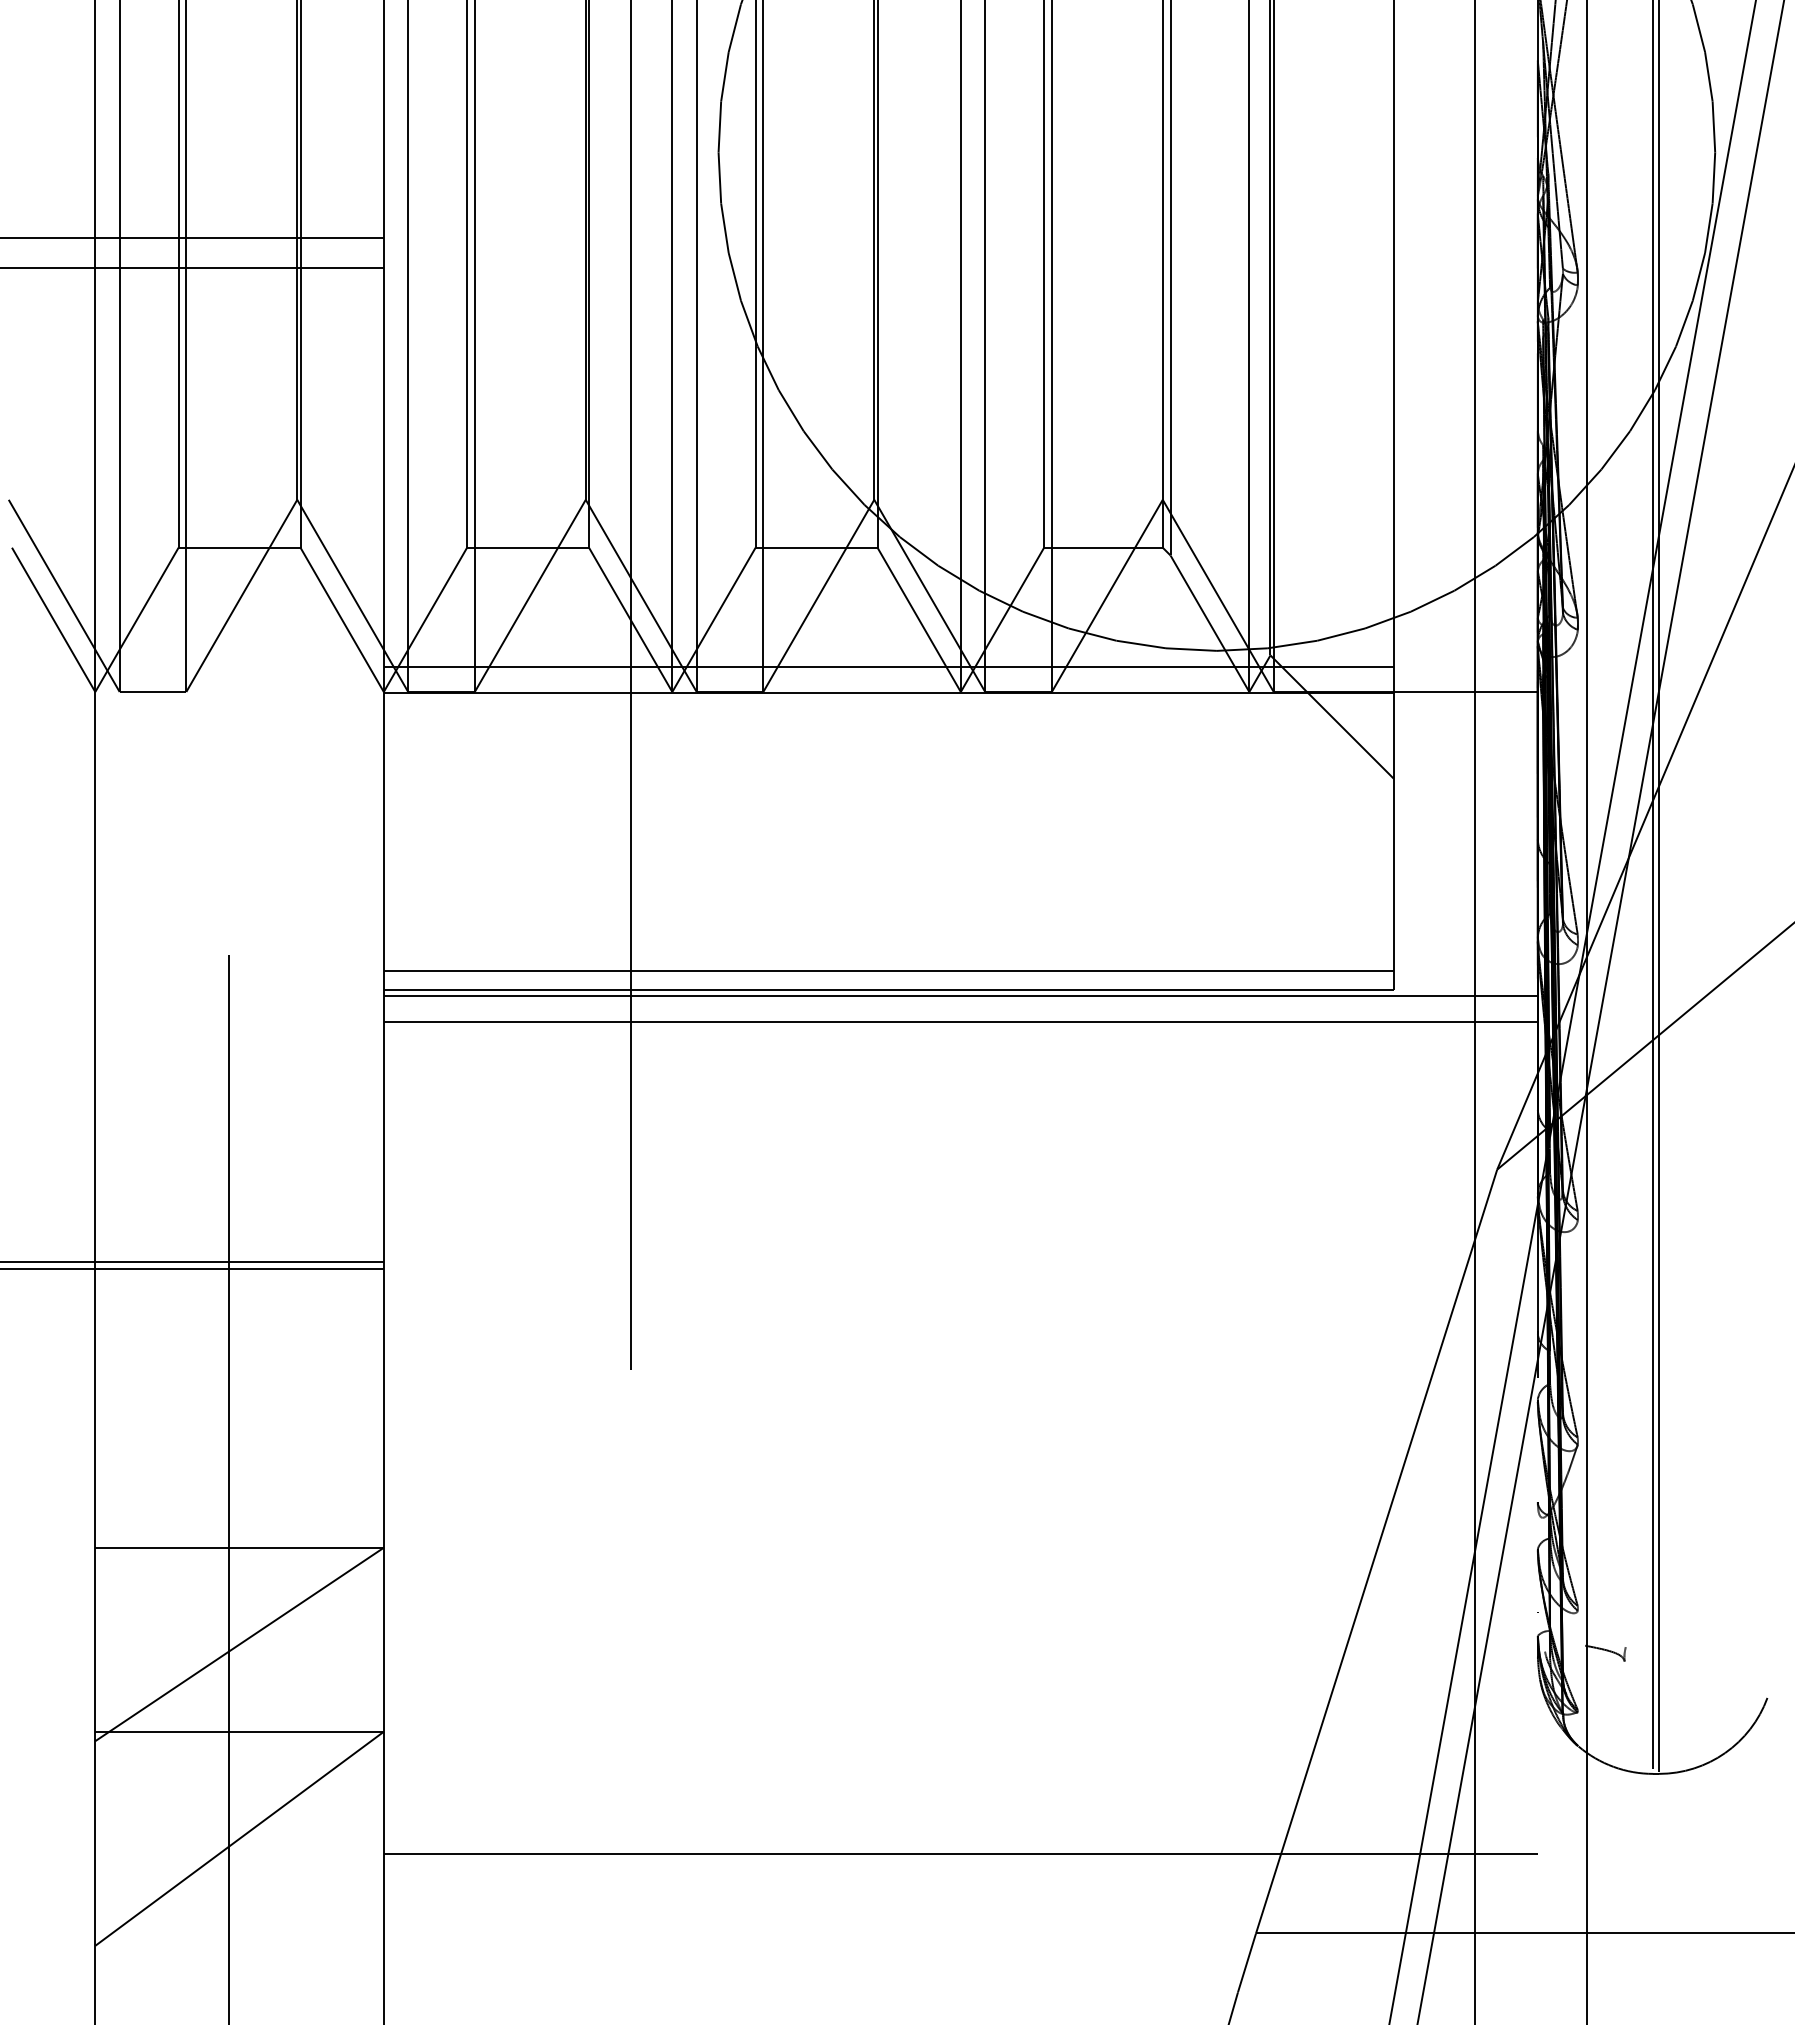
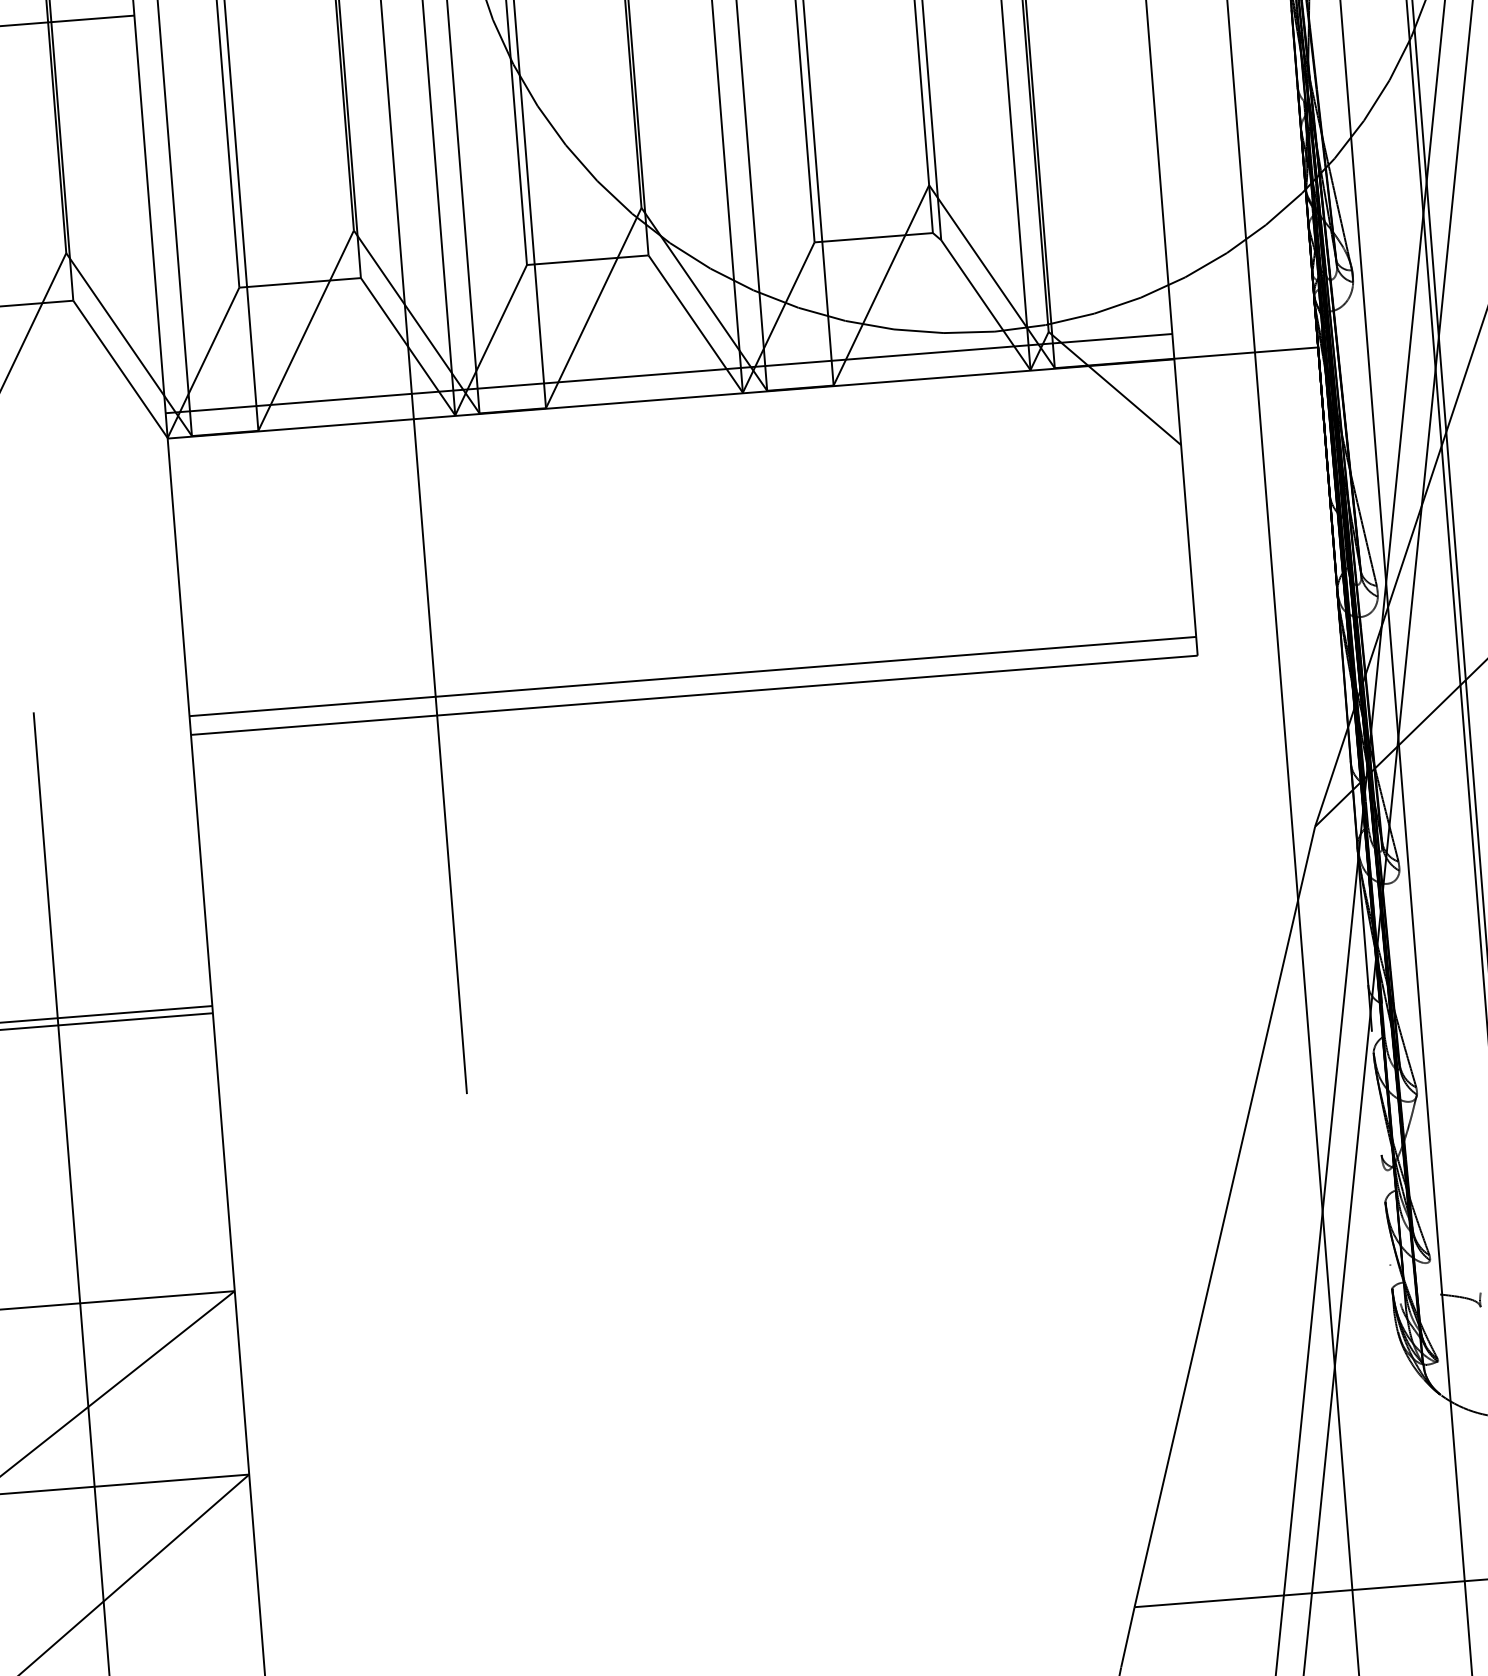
line: (960, 996) -> (766, 696), removed
line: (960, 1022) -> (768, 722), removed
line: (960, 1854) -> (833, 1551), removed

